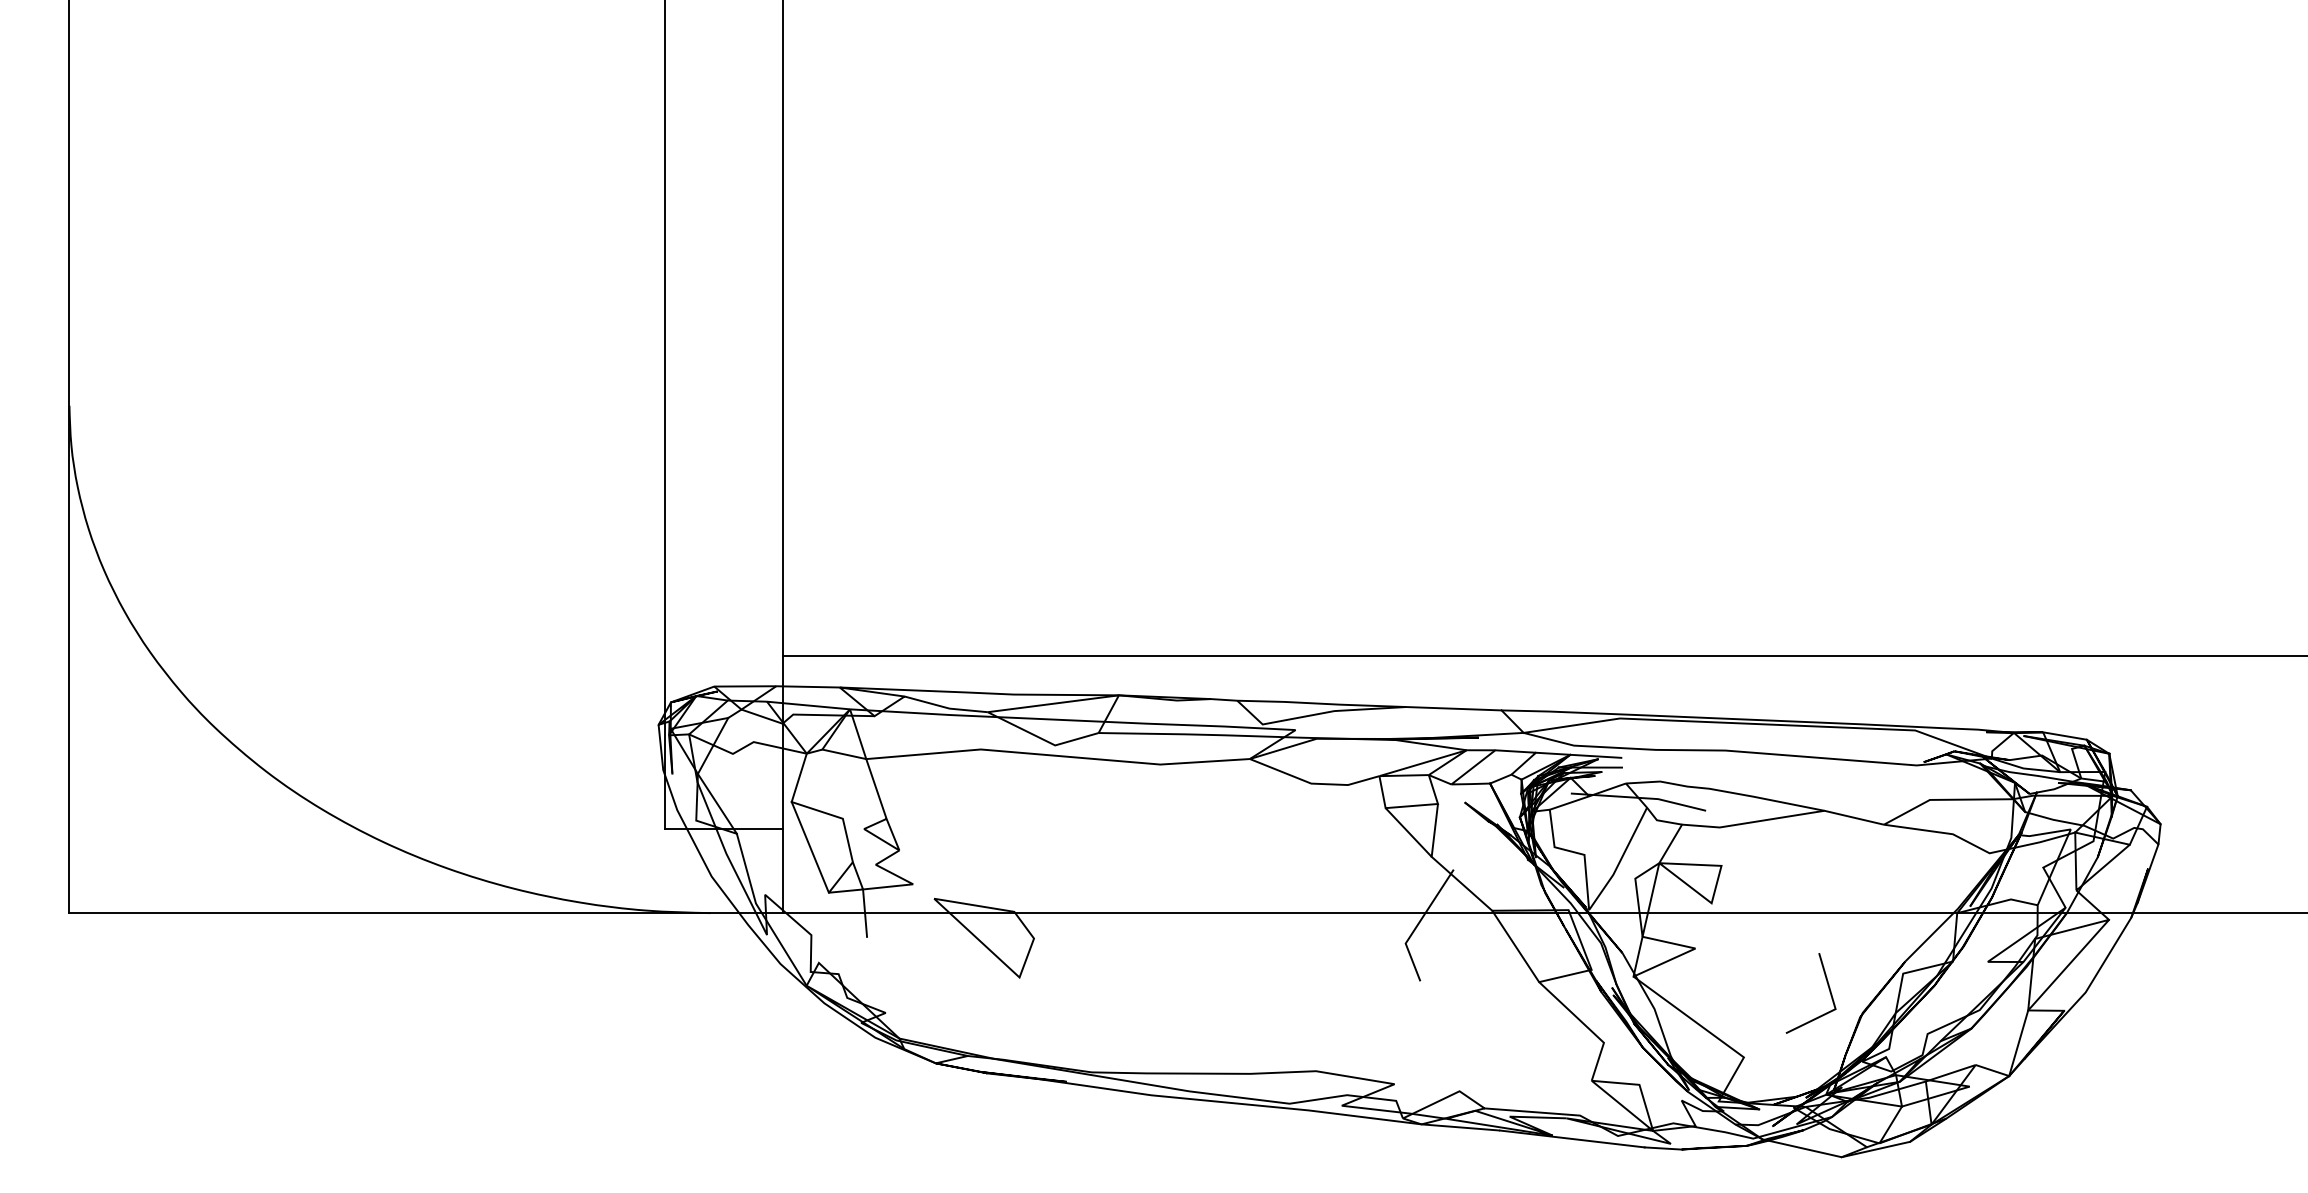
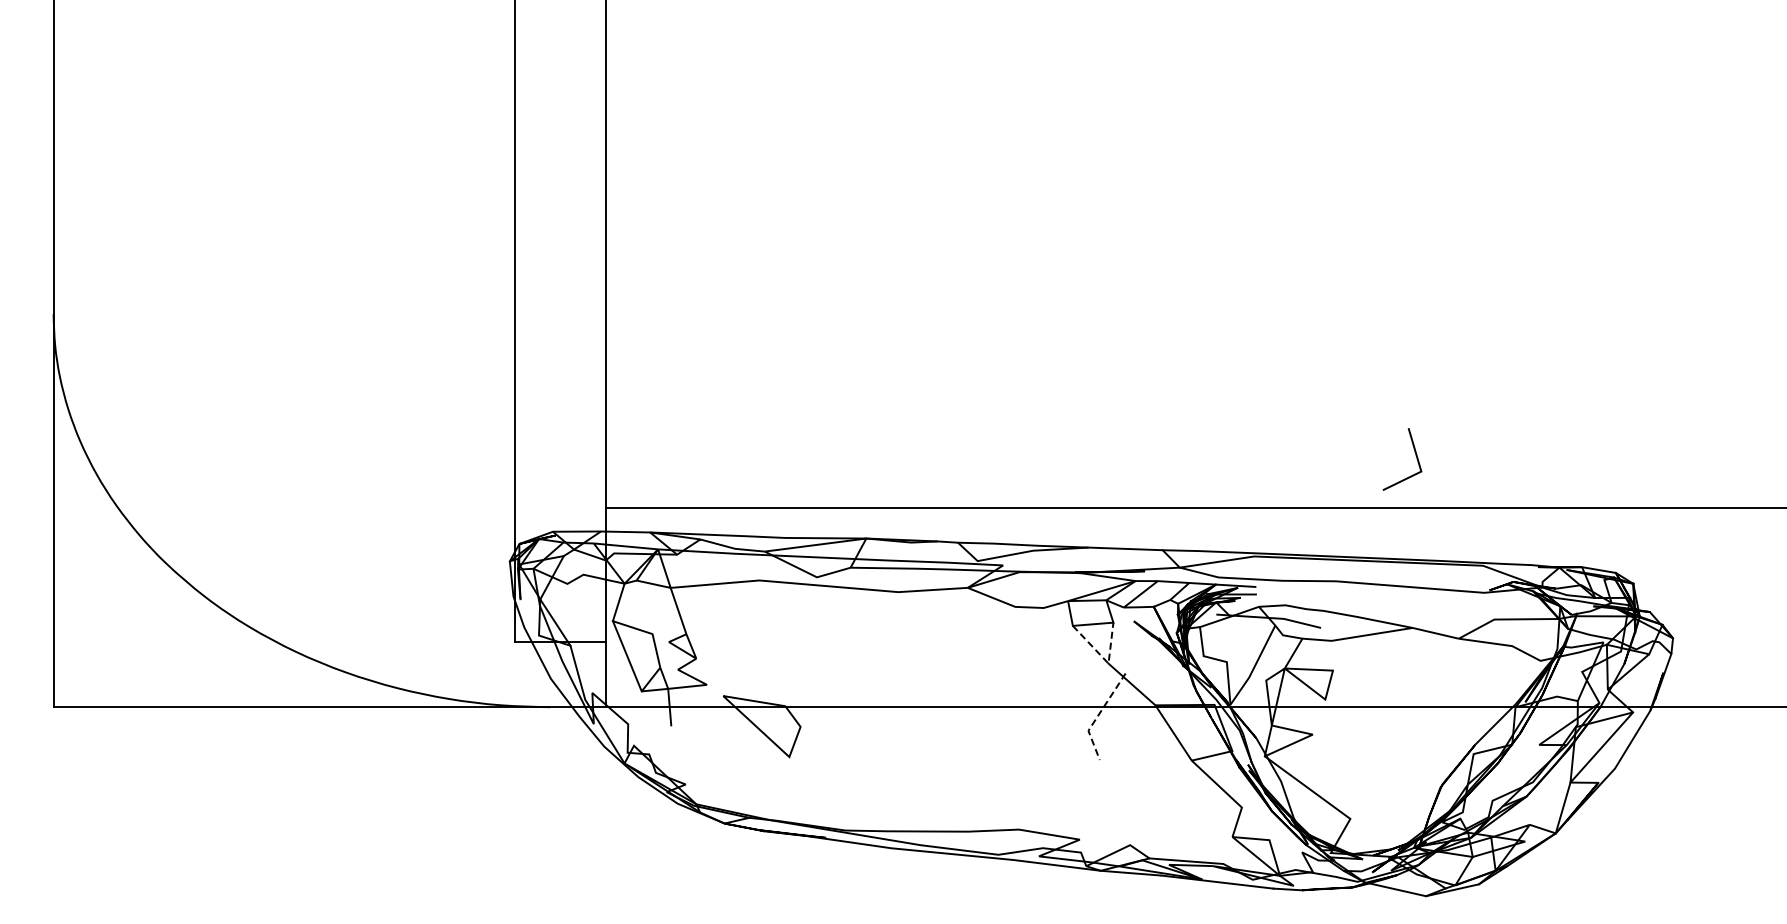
line: (1427, 852) -> (1105, 660), solid -> dashed
line: (1418, 923) -> (1098, 715), solid -> dashed
line: (1828, 988) -> (1415, 455), moved

